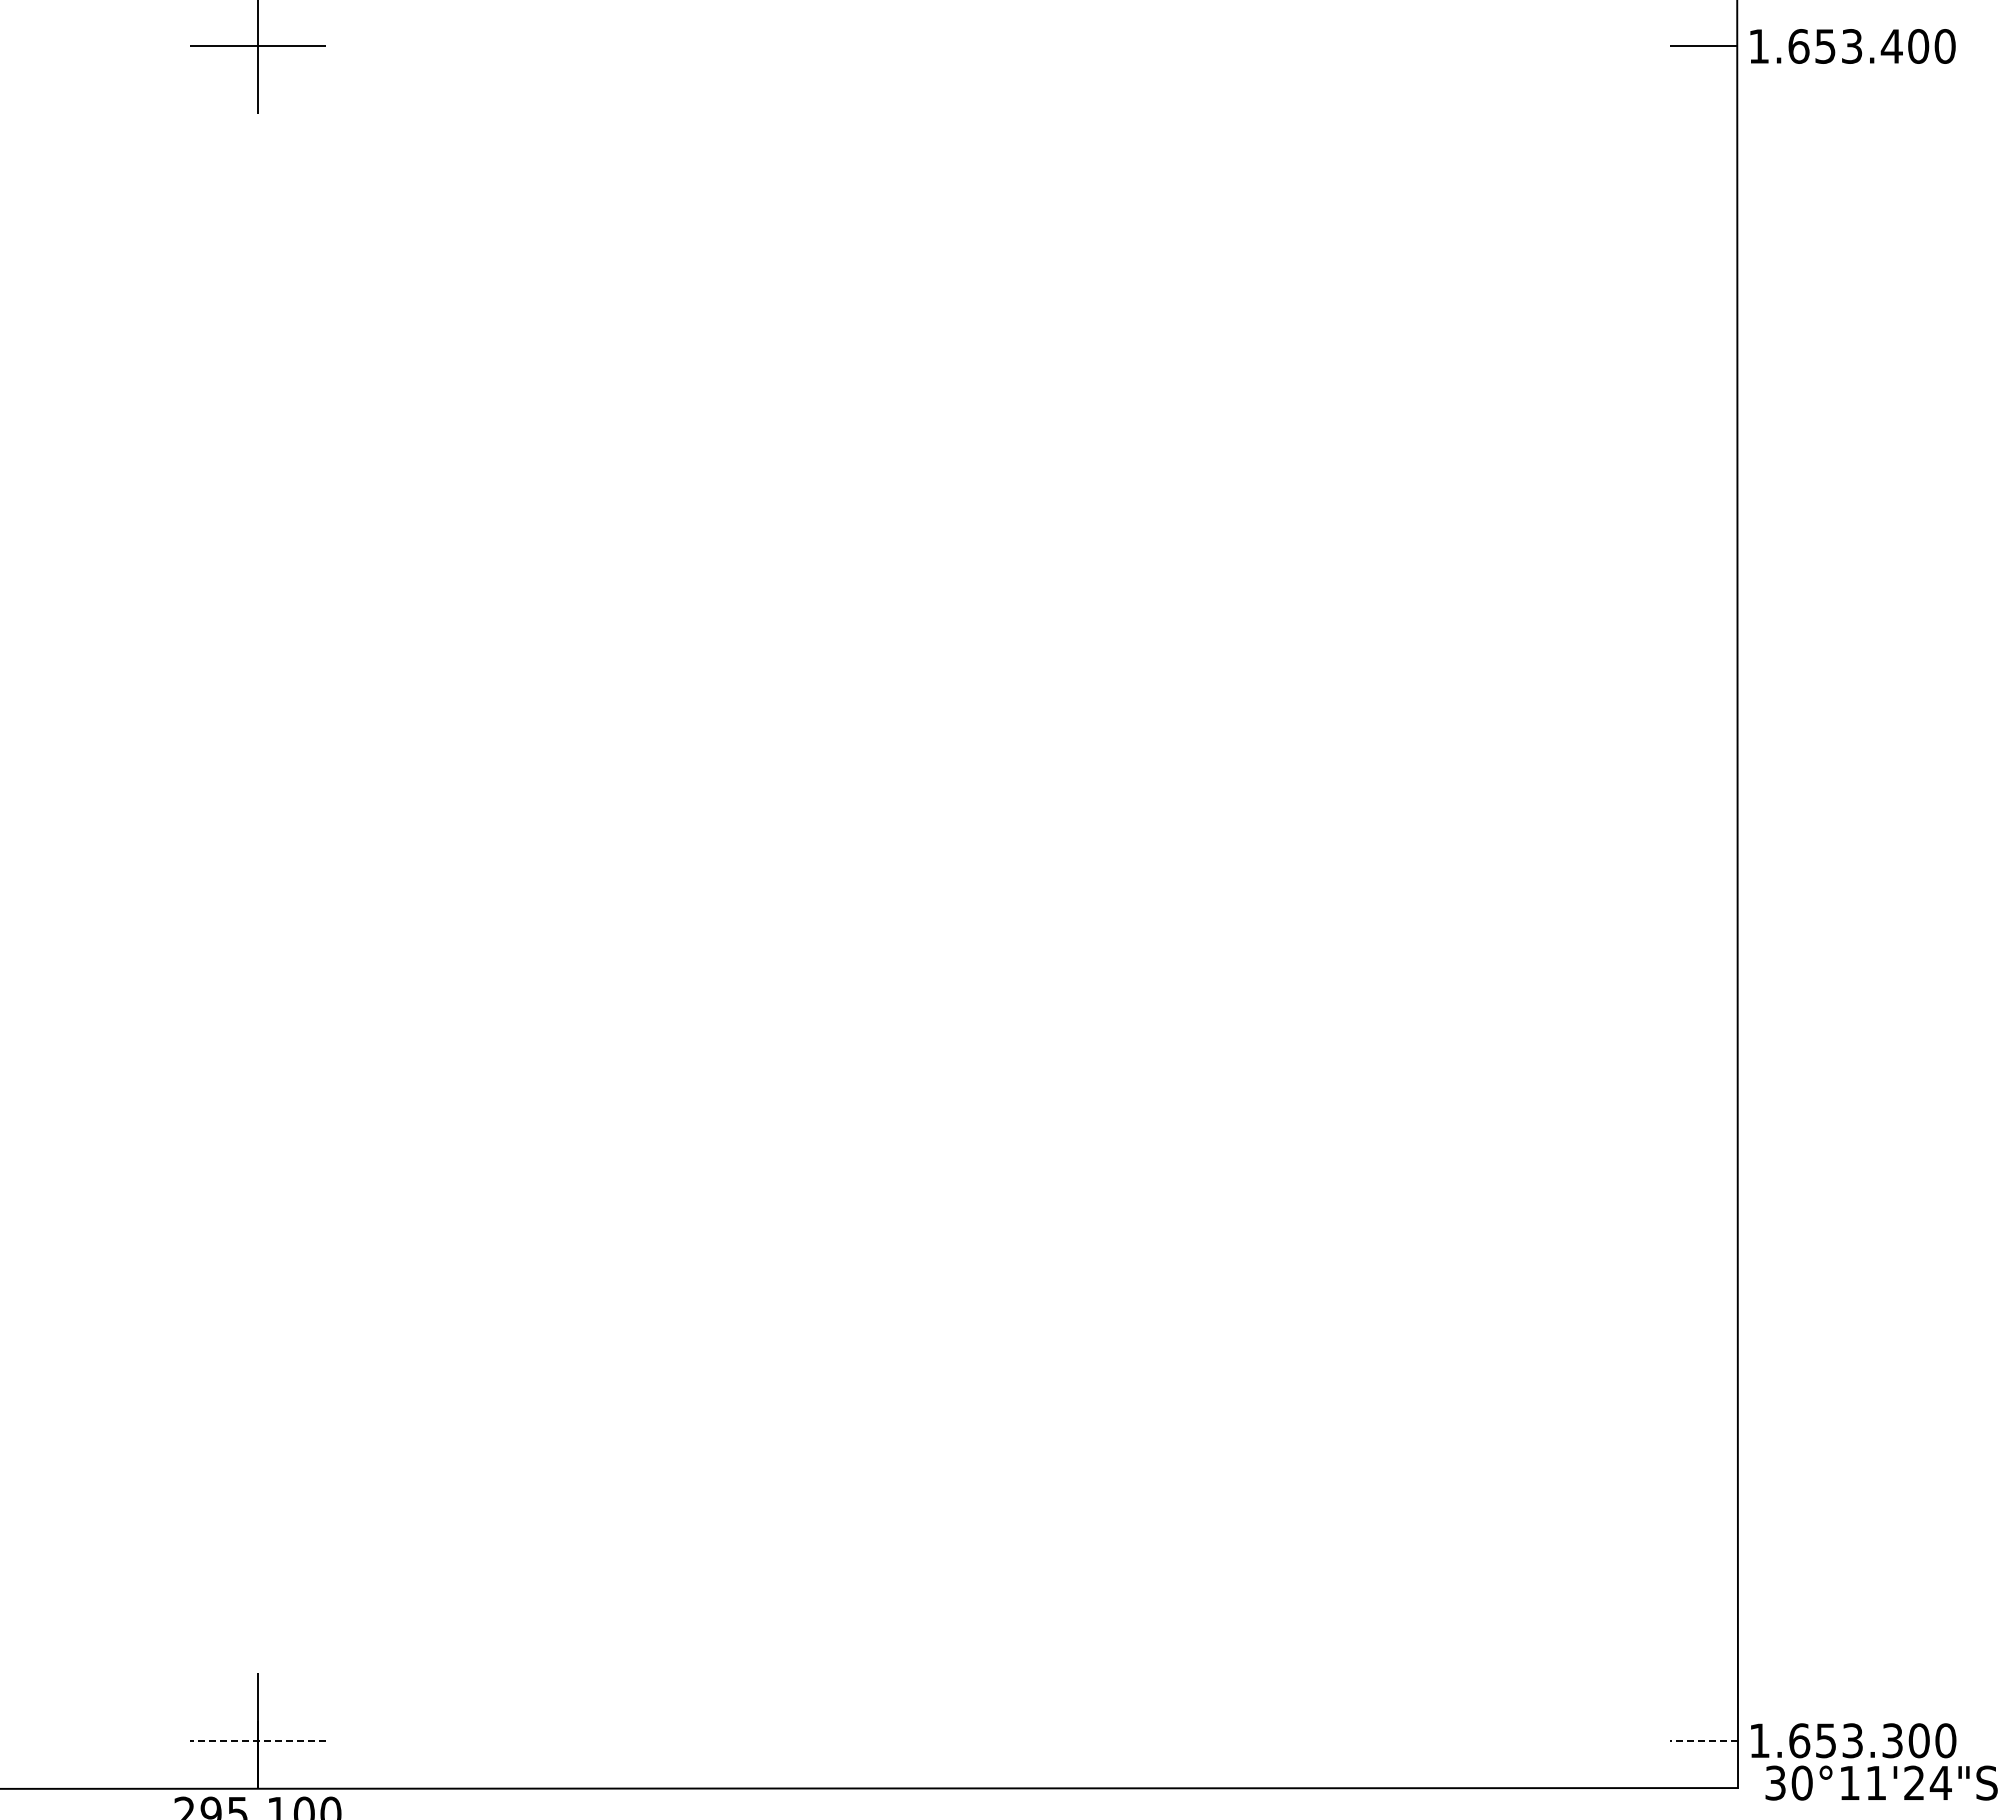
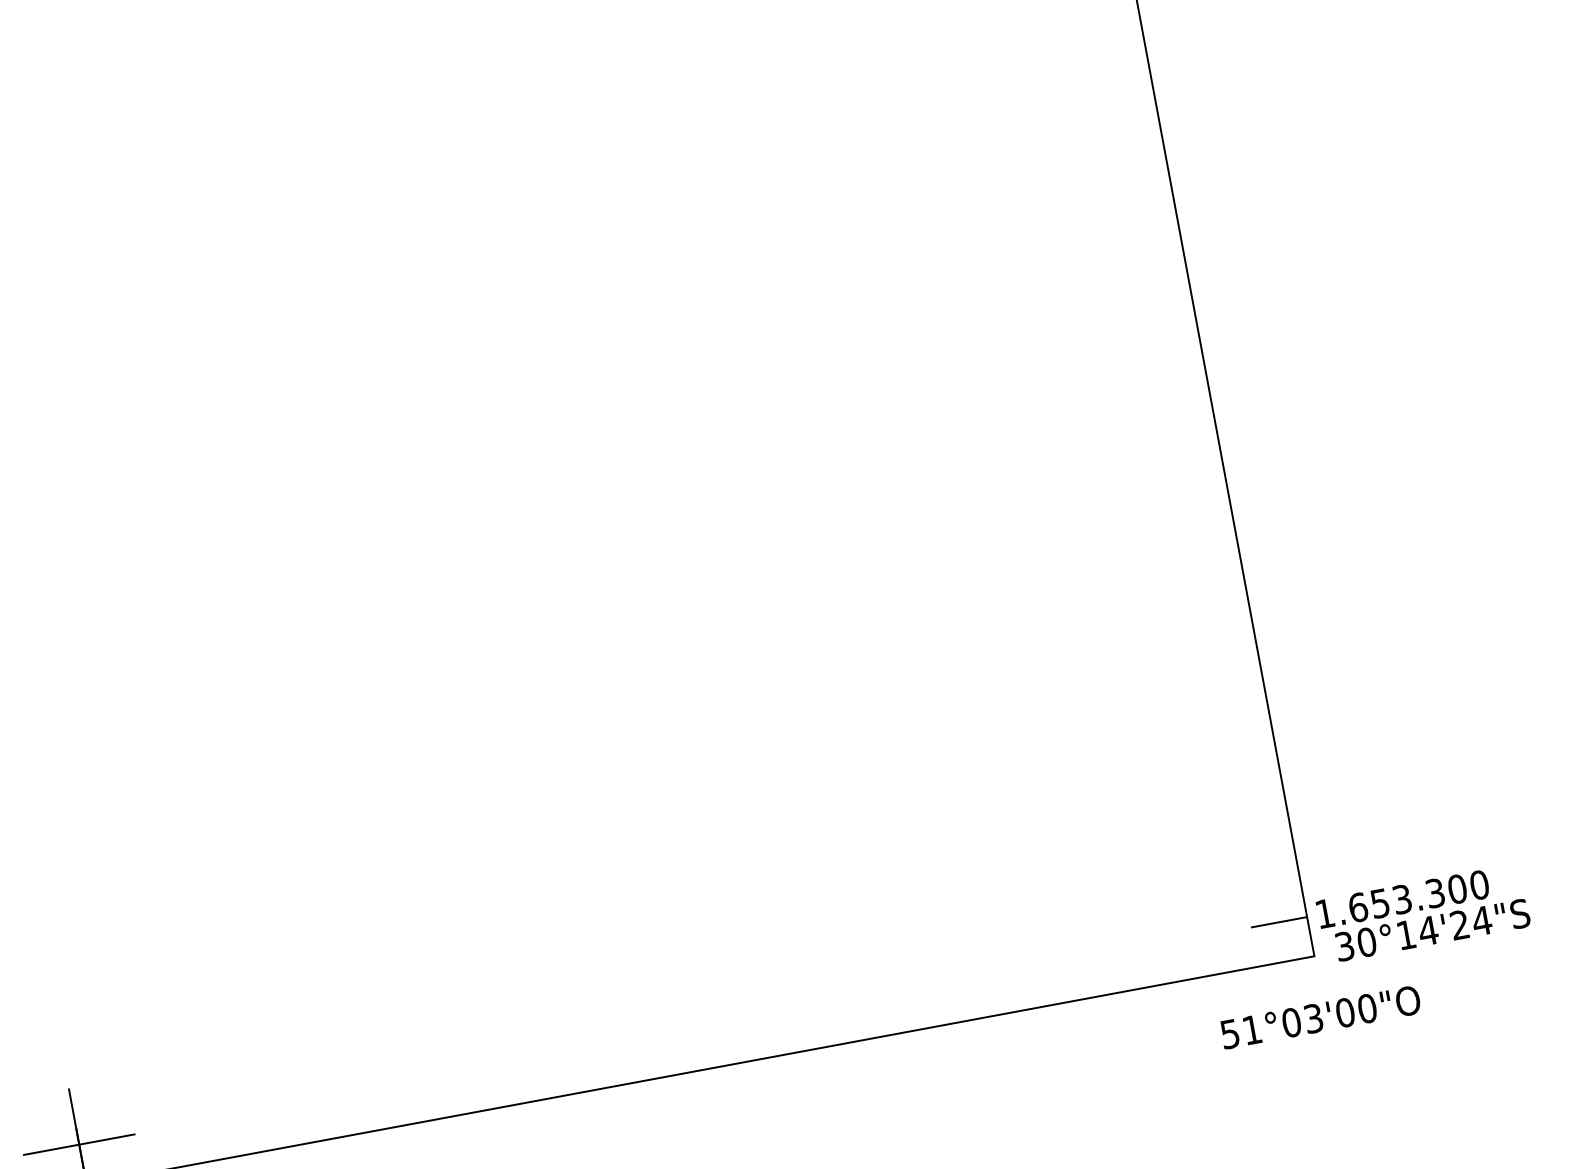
line: (257, 1740) -> (78, 1144), dashed -> solid
line: (1704, 1740) -> (1279, 922), dashed -> solid
text: (1876, 1782) -> (1428, 930), 30°11'24"S -> 30°14'24"S

